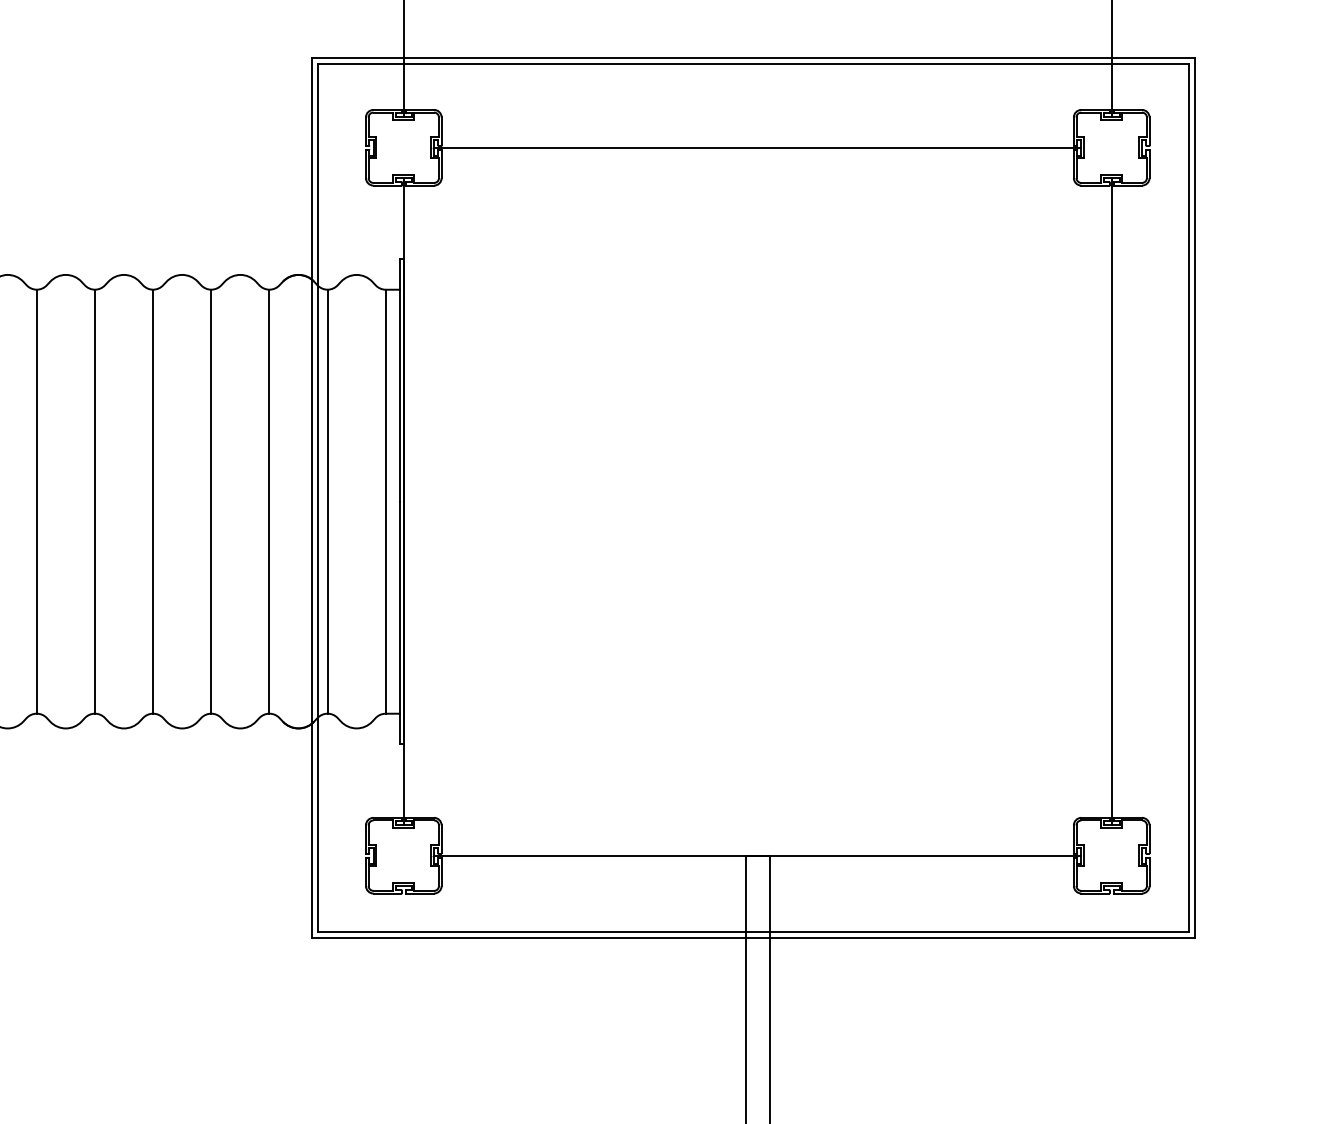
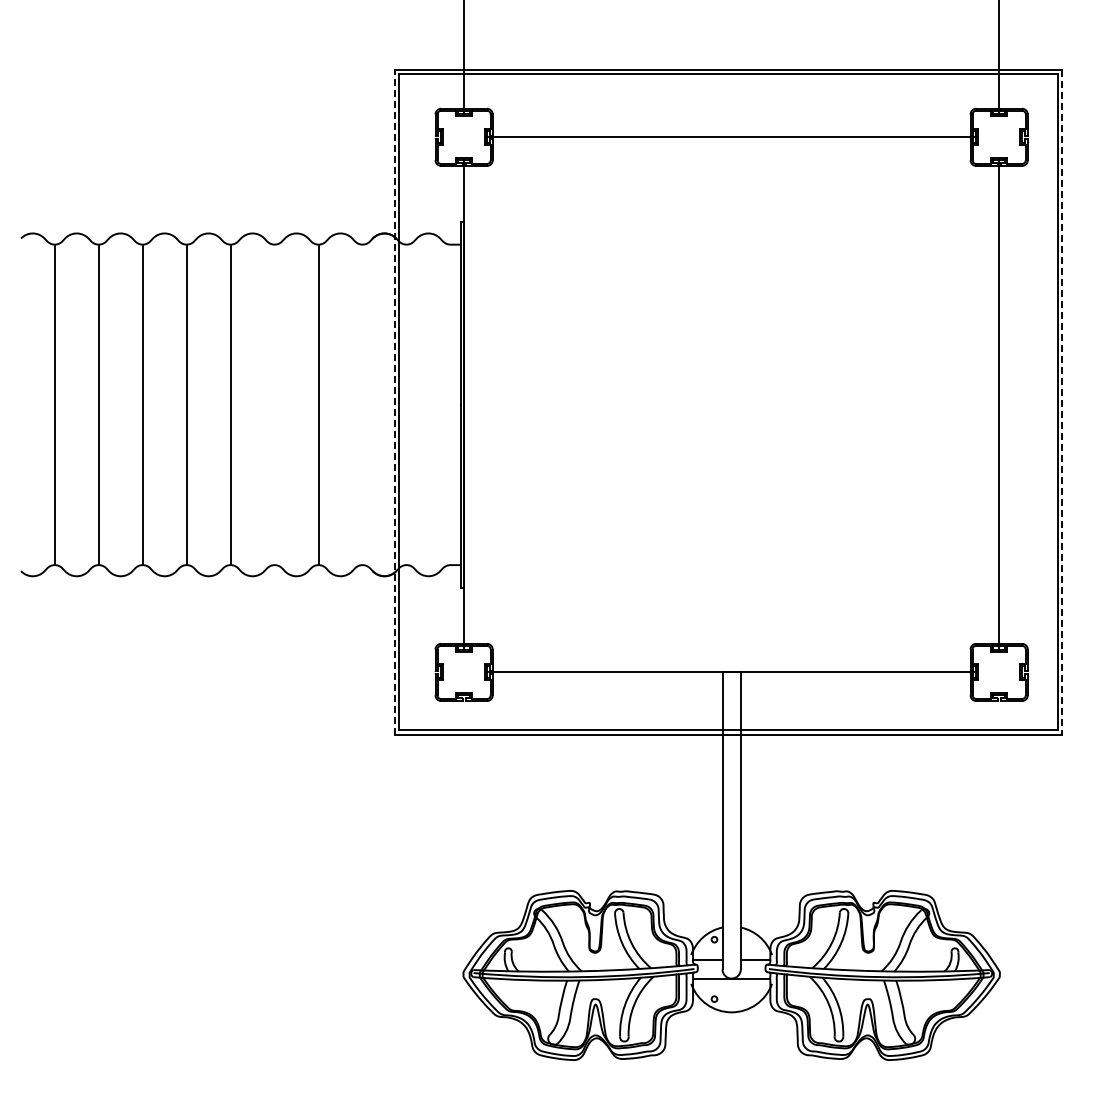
line: (311, 497) -> (394, 401), solid -> dashed
line: (1195, 498) -> (1062, 402), solid -> dashed
line: (152, 501) -> (274, 404), removed
line: (269, 501) -> (362, 404), removed
line: (327, 501) -> (406, 404), removed
line: (385, 501) -> (450, 404), removed

